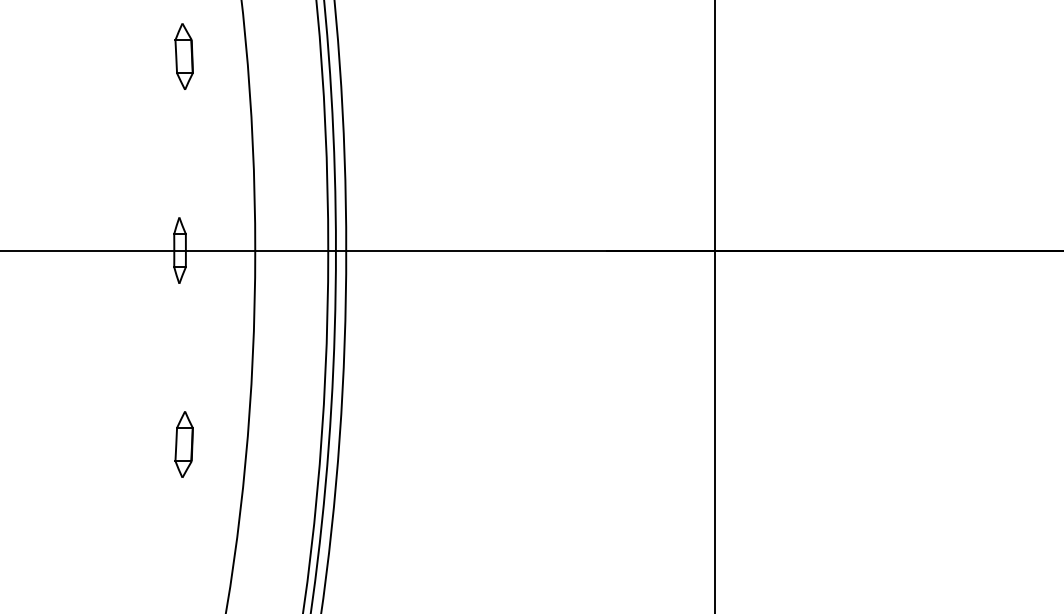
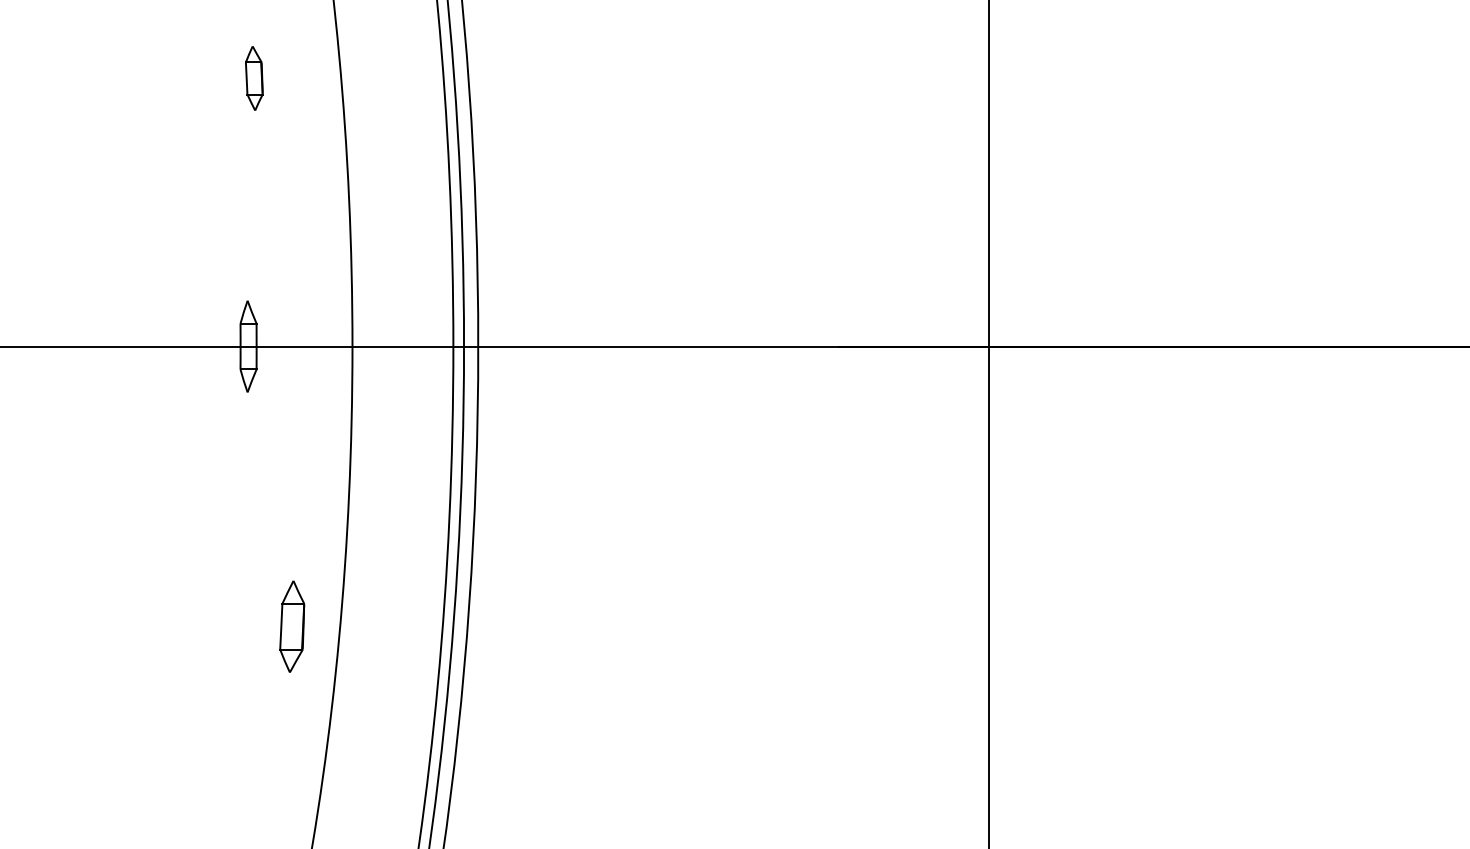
part: (184, 56) -> (254, 78), size x0.7
part: (184, 444) -> (292, 626), moved

